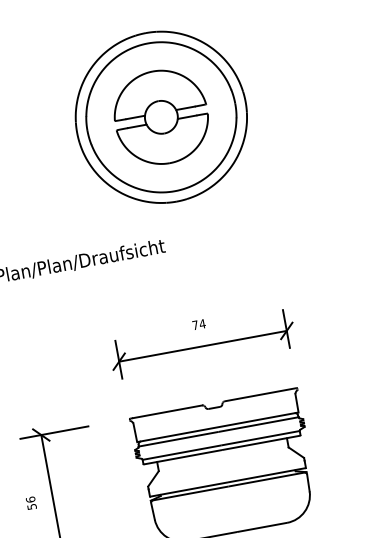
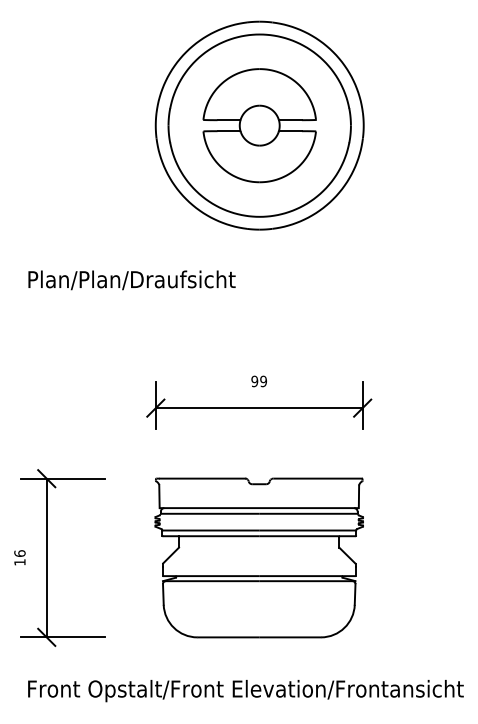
text: (199, 324) -> (259, 381), 74 -> 99
text: (31, 507) -> (19, 562), 56 -> 16

